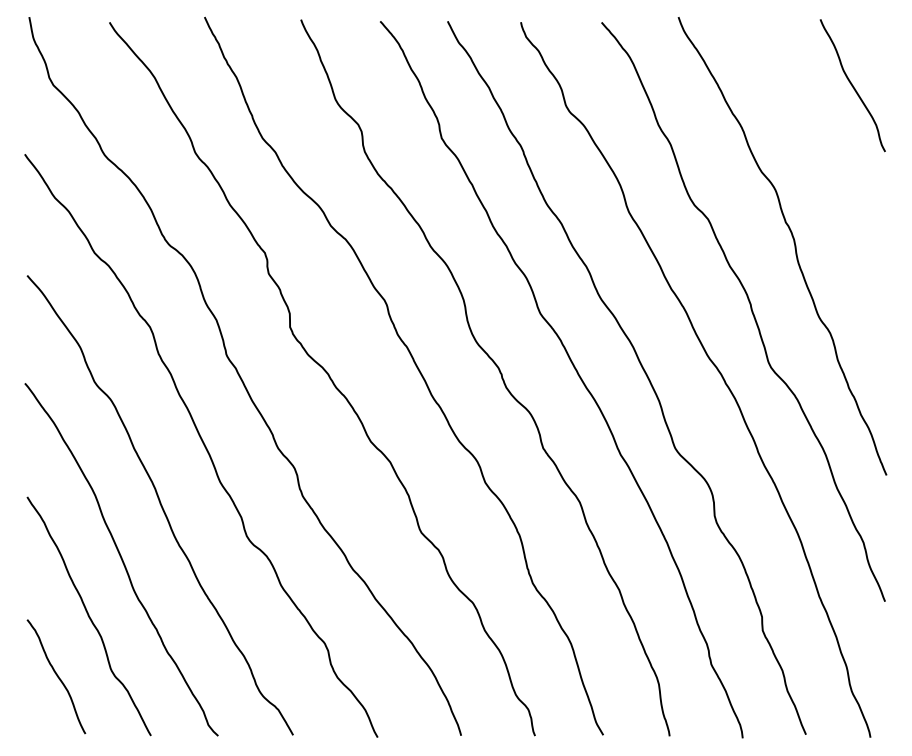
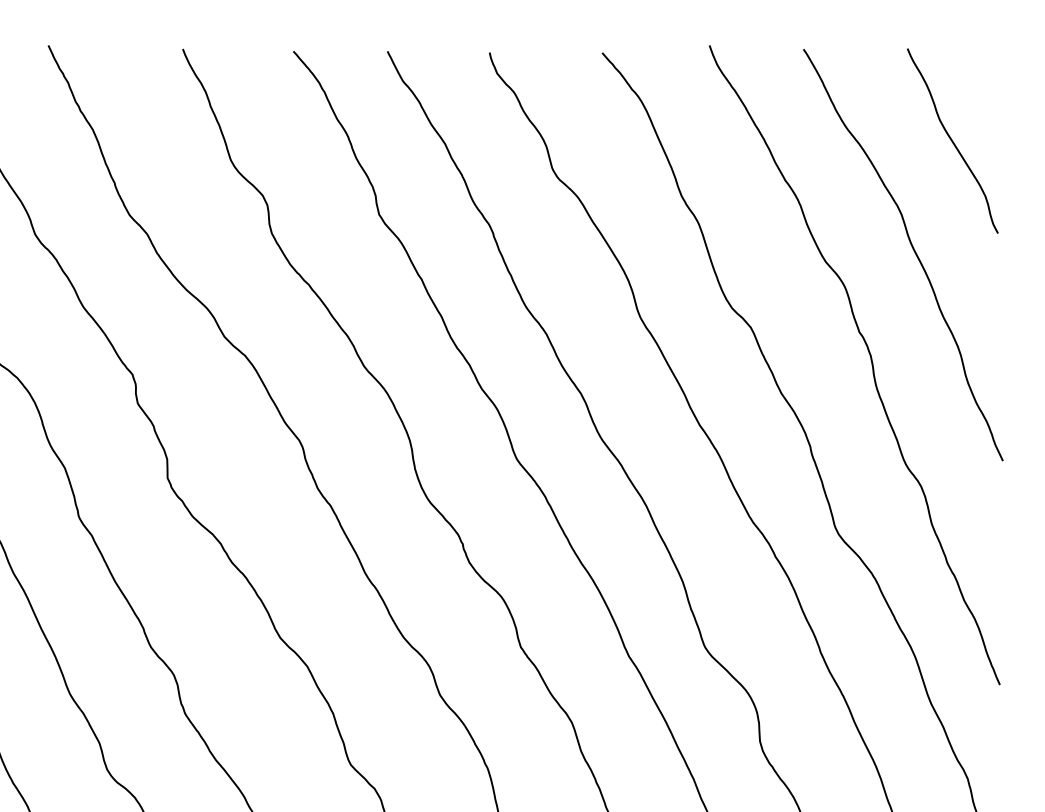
curve: (824, 164) -> (913, 251), added

